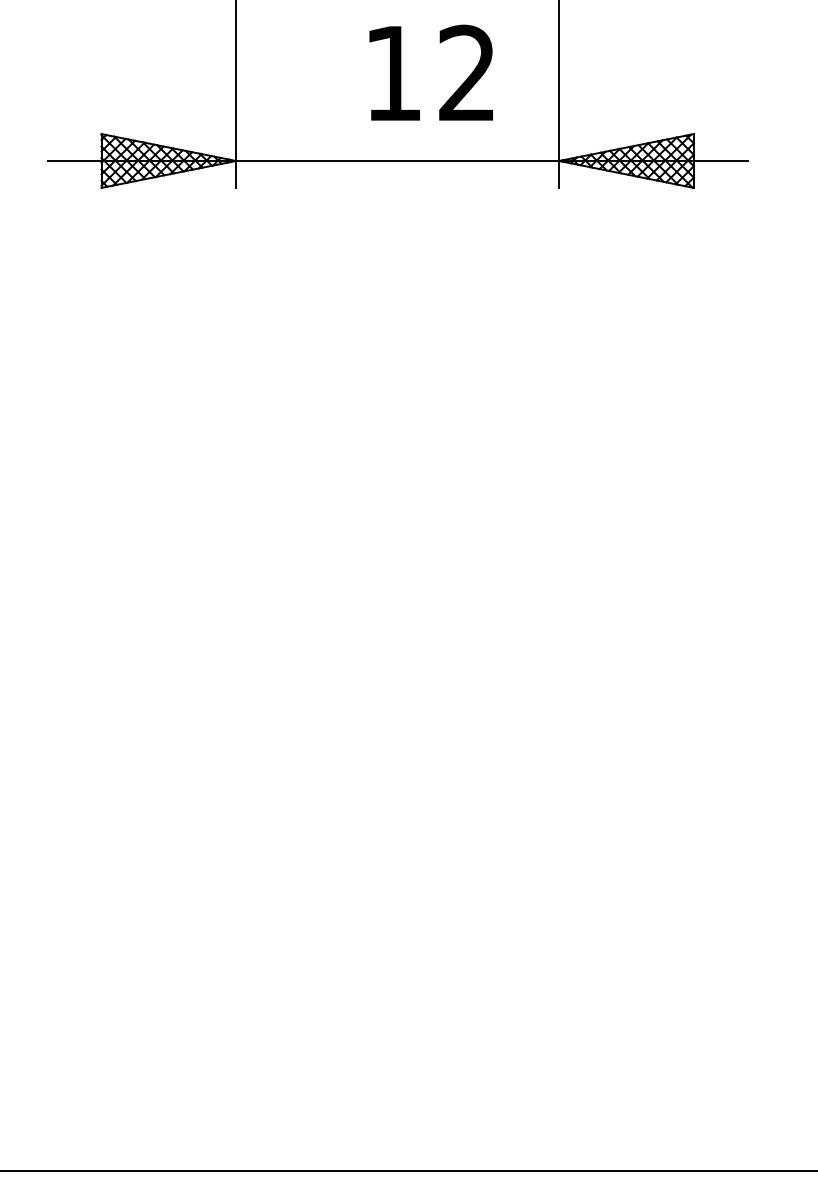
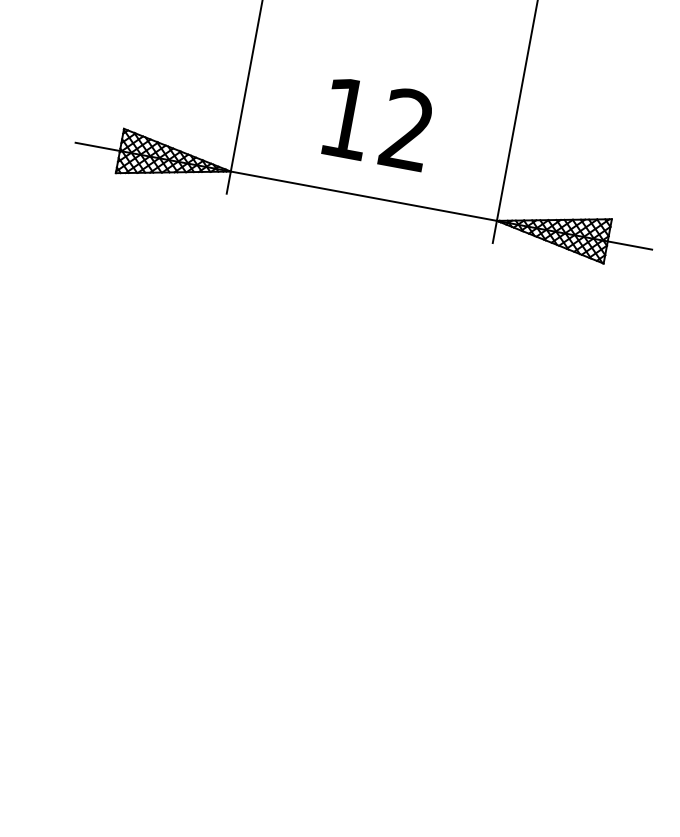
text: (430, 72) -> (377, 123), moved

